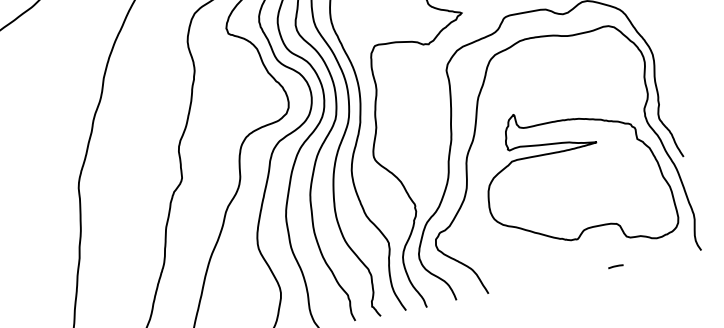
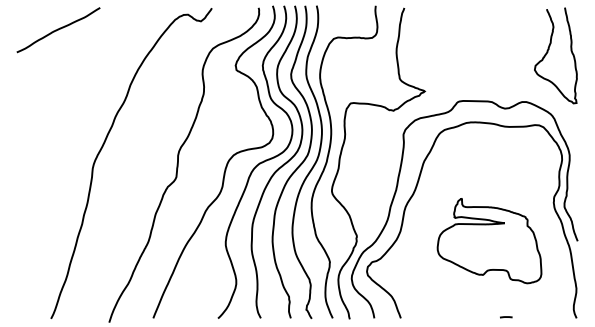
part: (576, 177) -> (489, 240), size x0.7

